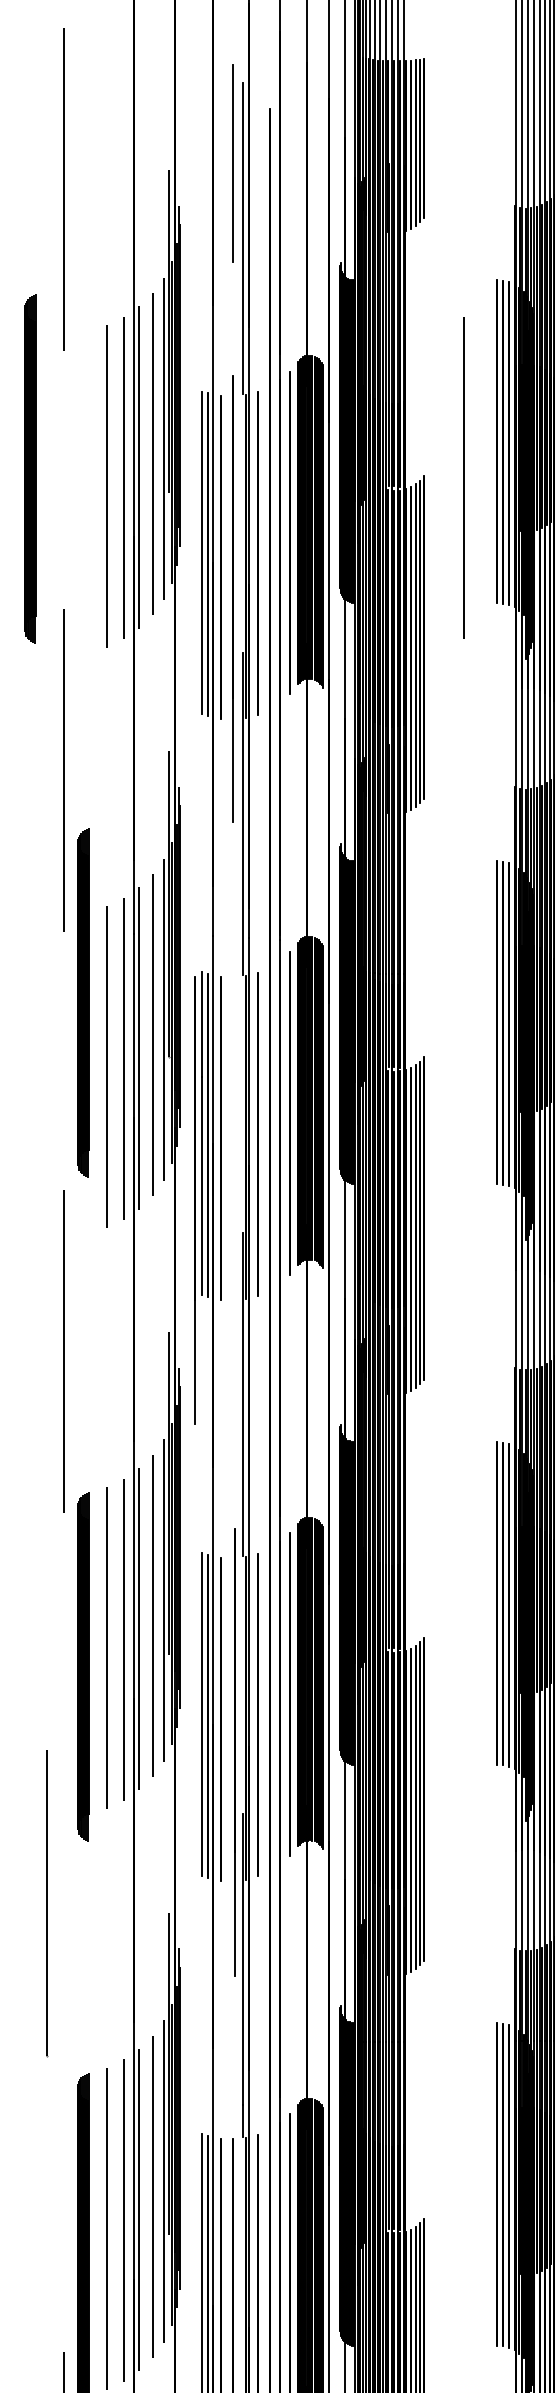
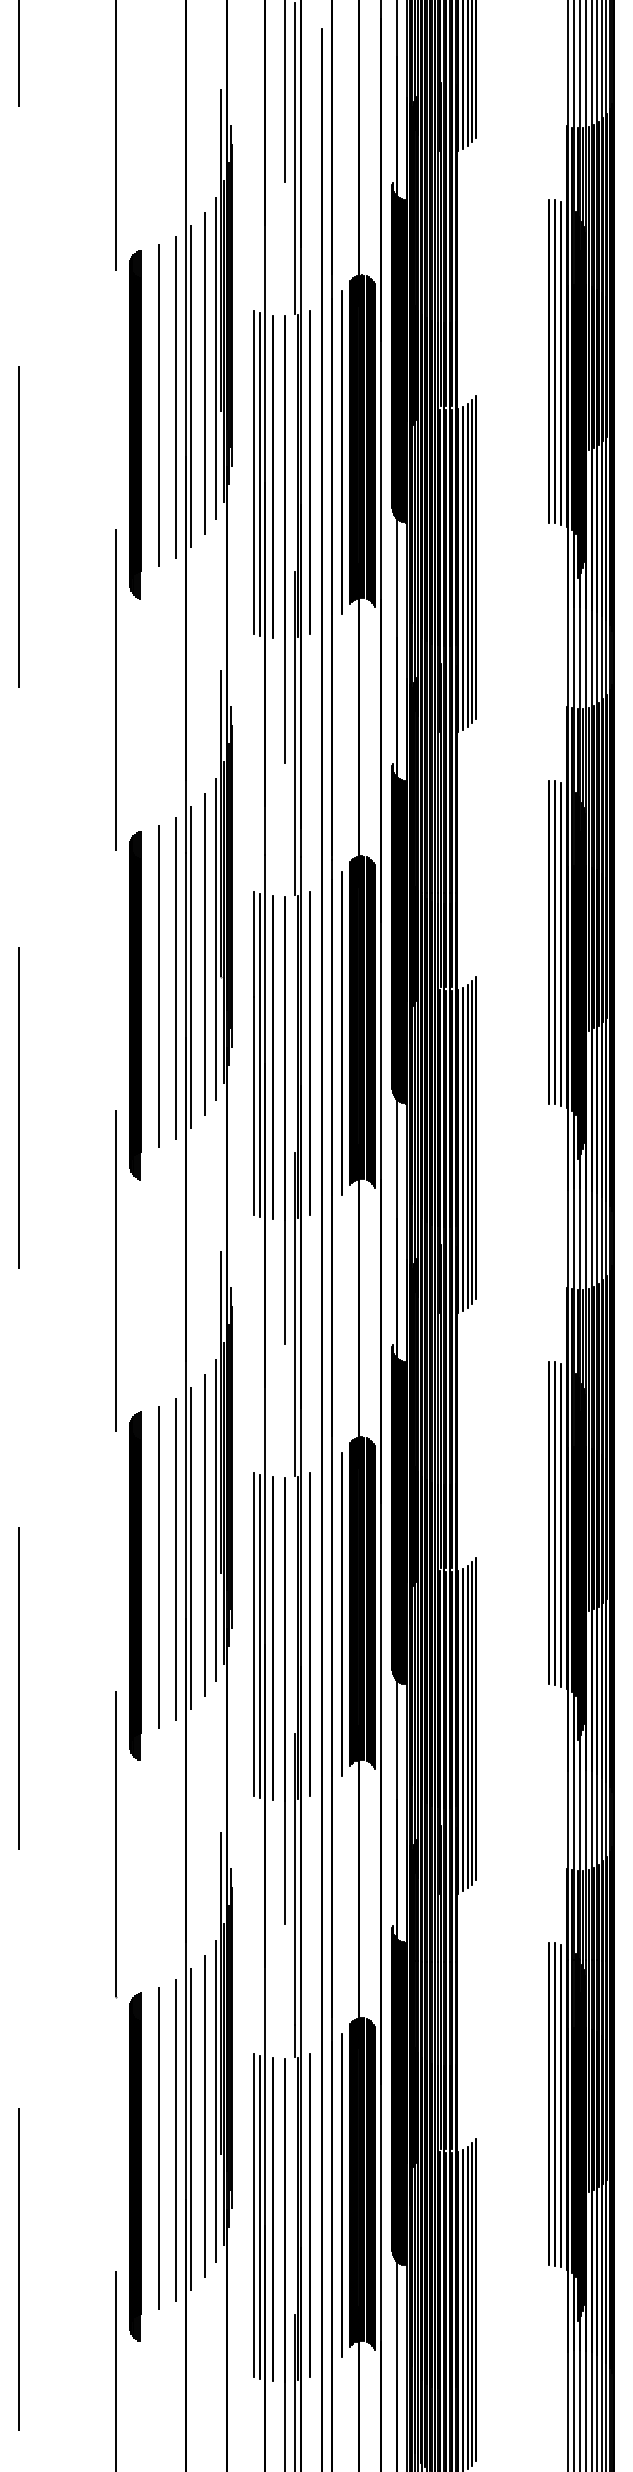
part: (30, 468) -> (135, 424), moved
line: (463, 477) -> (515, 397), removed
line: (232, 598) -> (284, 539), moved
part: (83, 1002) -> (135, 1005), moved
line: (194, 1200) -> (284, 1120), moved
line: (234, 1751) -> (284, 1700), moved
line: (47, 1903) -> (116, 1844), moved

